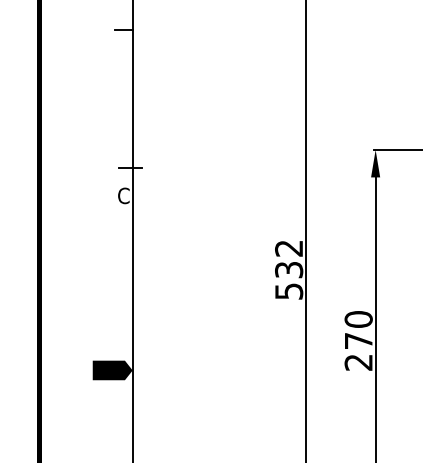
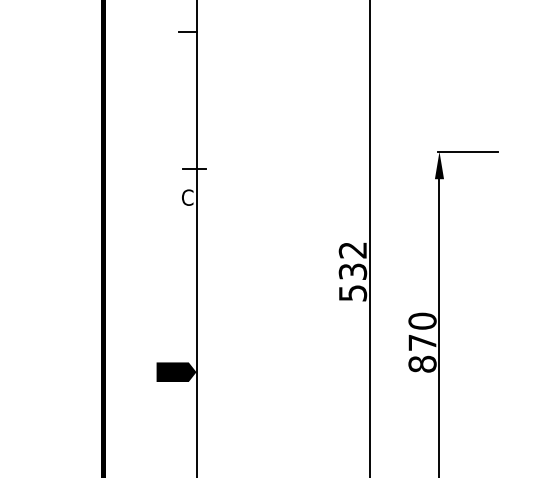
text: (358, 361) -> (422, 363), 270 -> 870

